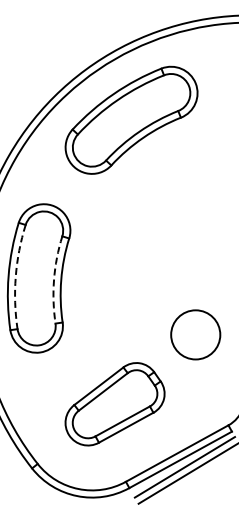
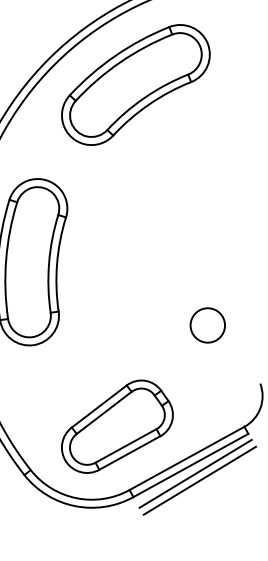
arc: (15, 276) -> (5, 260), dashed -> solid
arc: (54, 279) -> (49, 263), dashed -> solid
circle: (195, 334) -> (207, 325), size x0.62
part: (114, 404) -> (116, 426), moved

